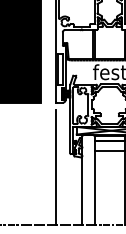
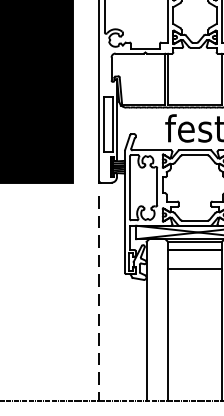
line: (55, 167) -> (98, 297), solid -> dashed

